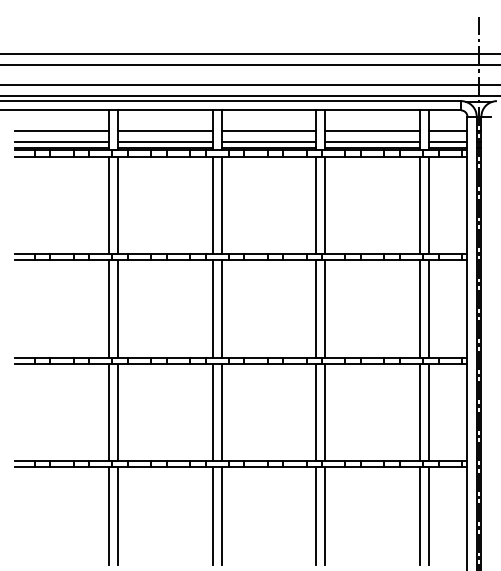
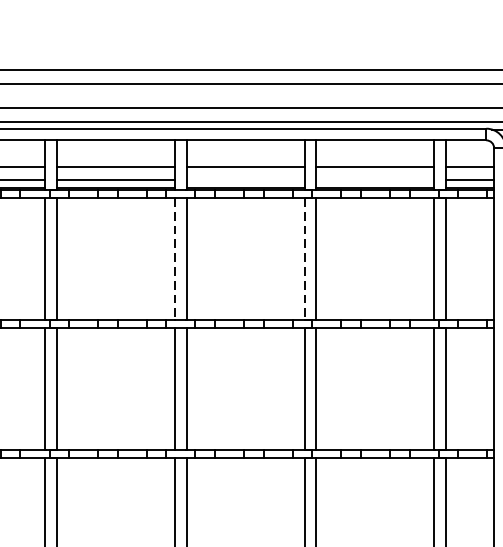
line: (268, 142) -> (245, 180), removed
line: (372, 142) -> (375, 180), removed
line: (212, 205) -> (174, 259), solid -> dashed
line: (316, 205) -> (305, 259), solid -> dashed

